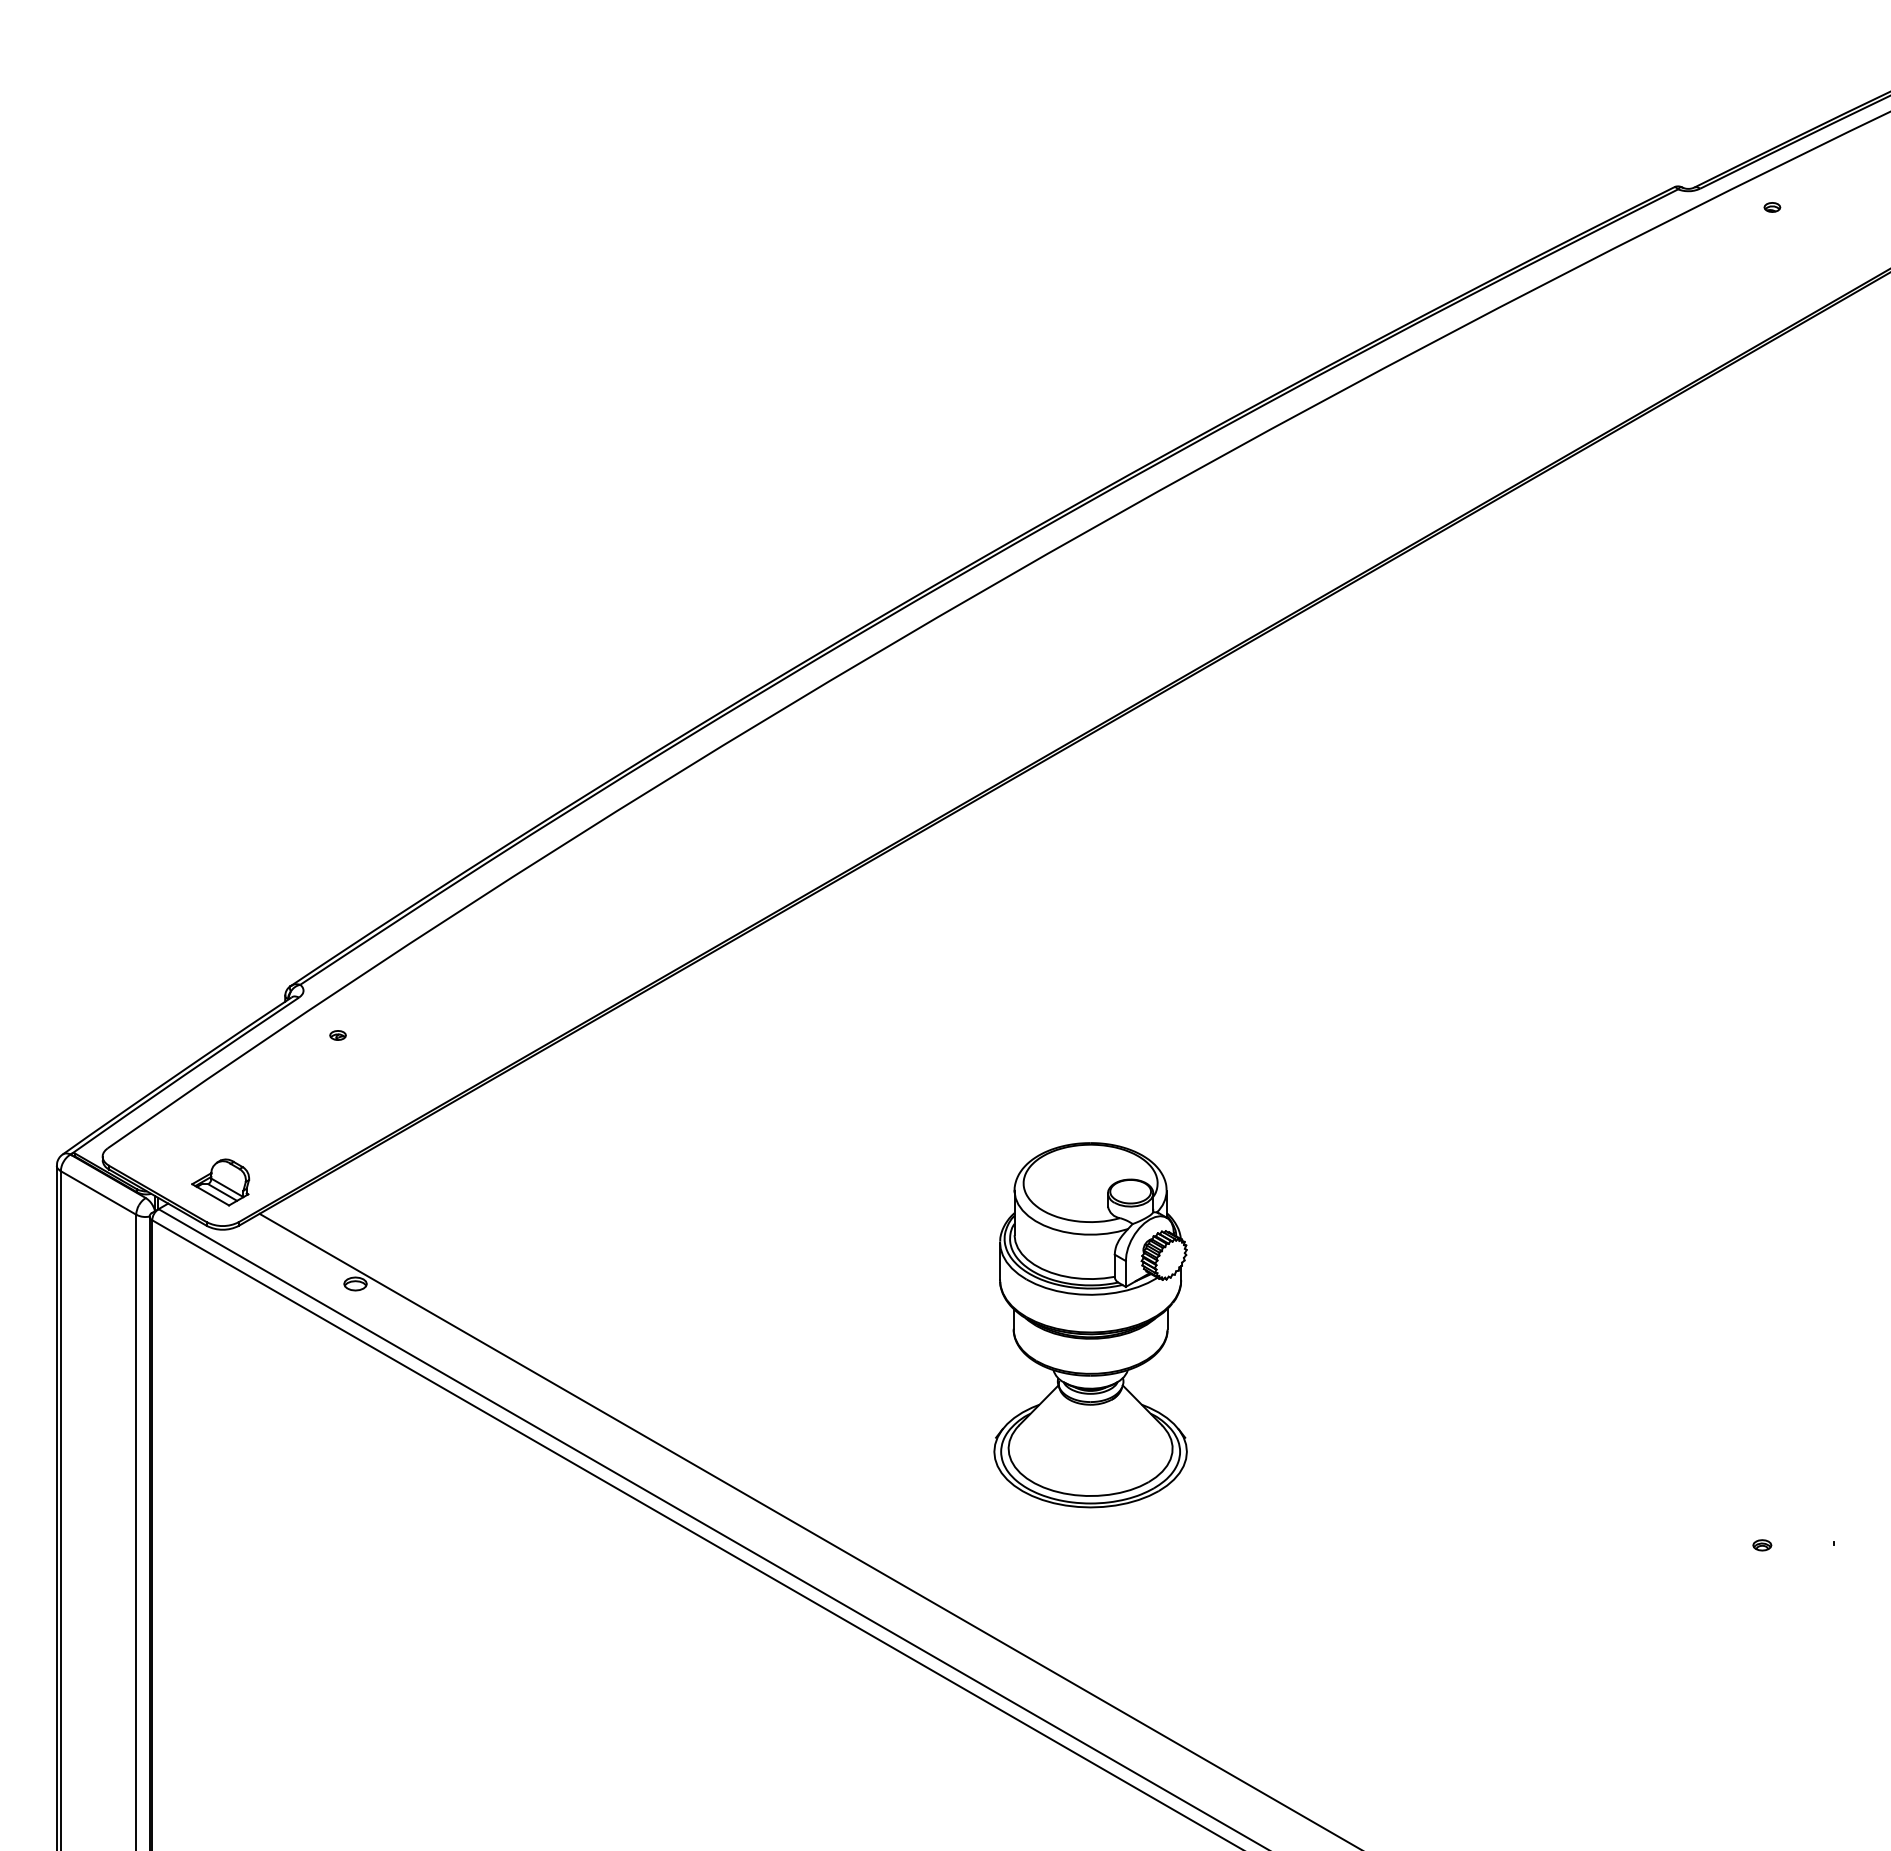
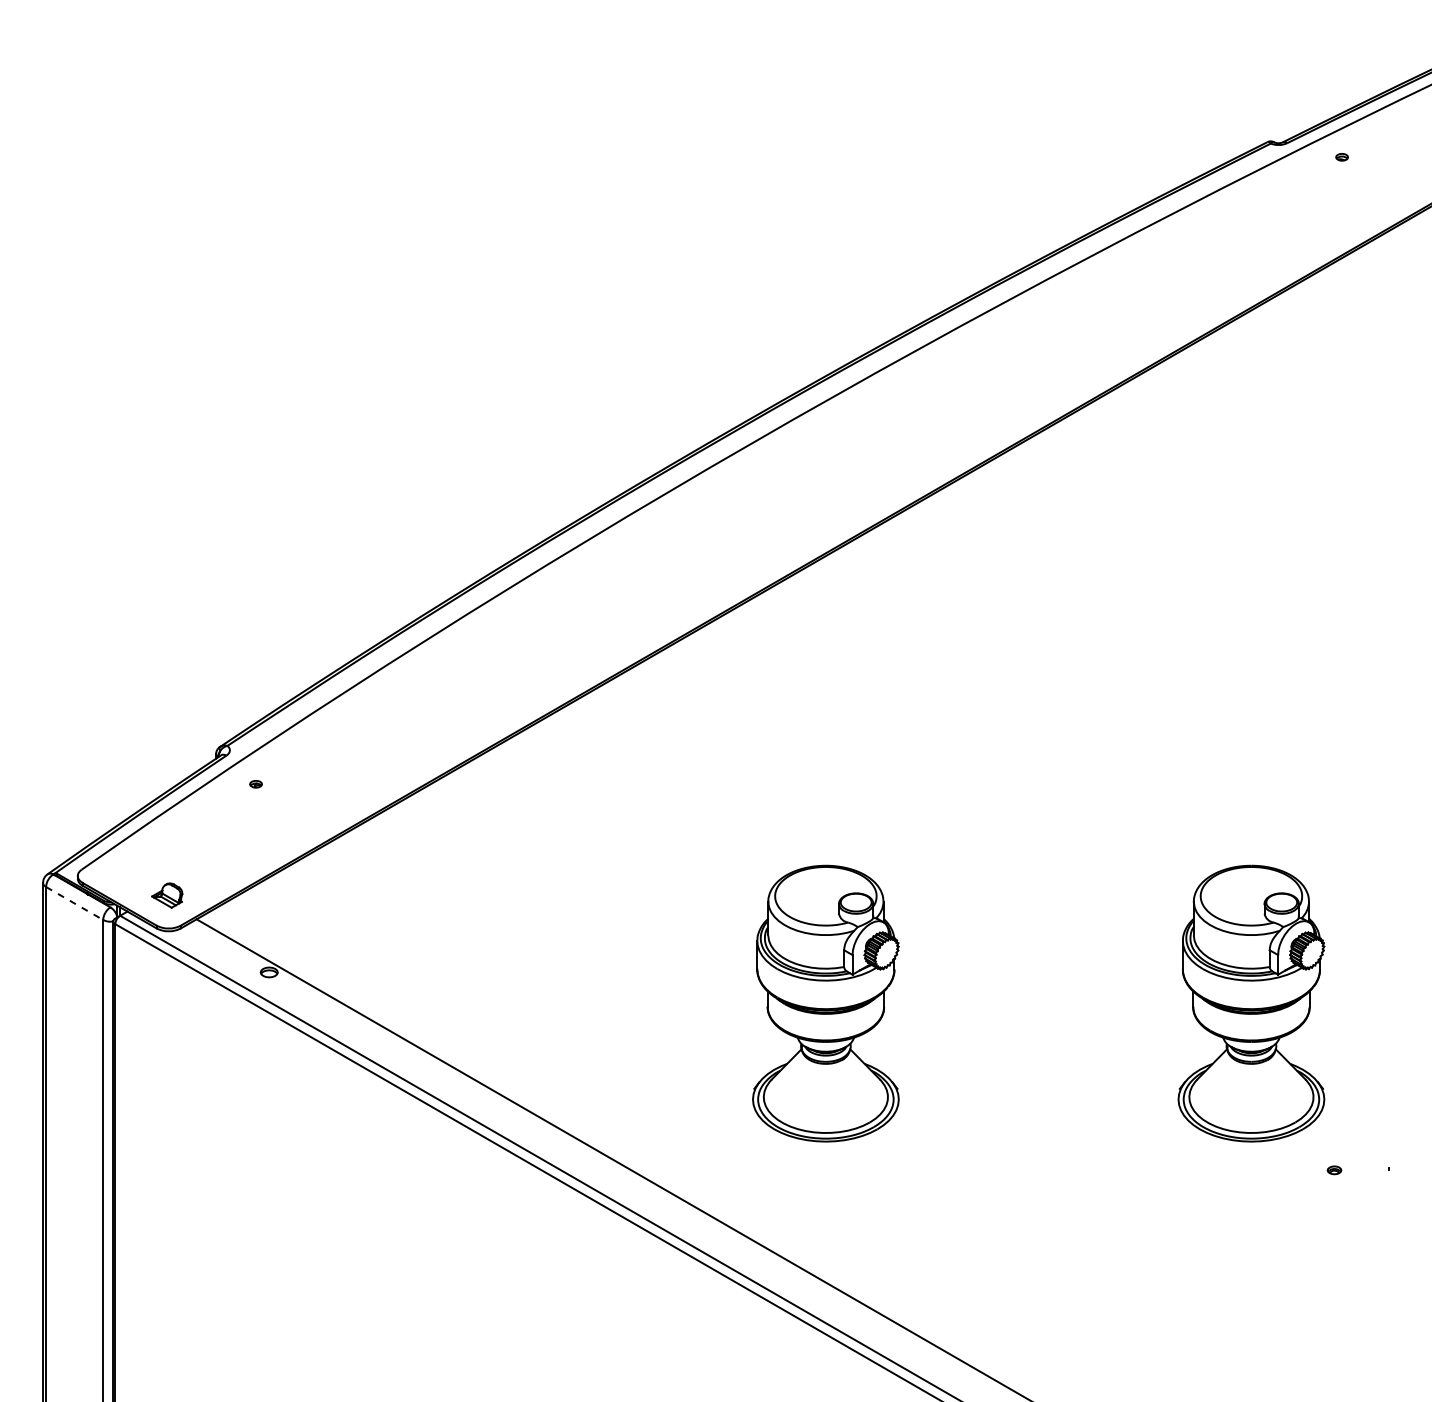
part: (220, 1182) -> (167, 895), size x0.7
line: (98, 1192) -> (74, 903), solid -> dashed
part: (1652, 1325) -> (1251, 1003), added

